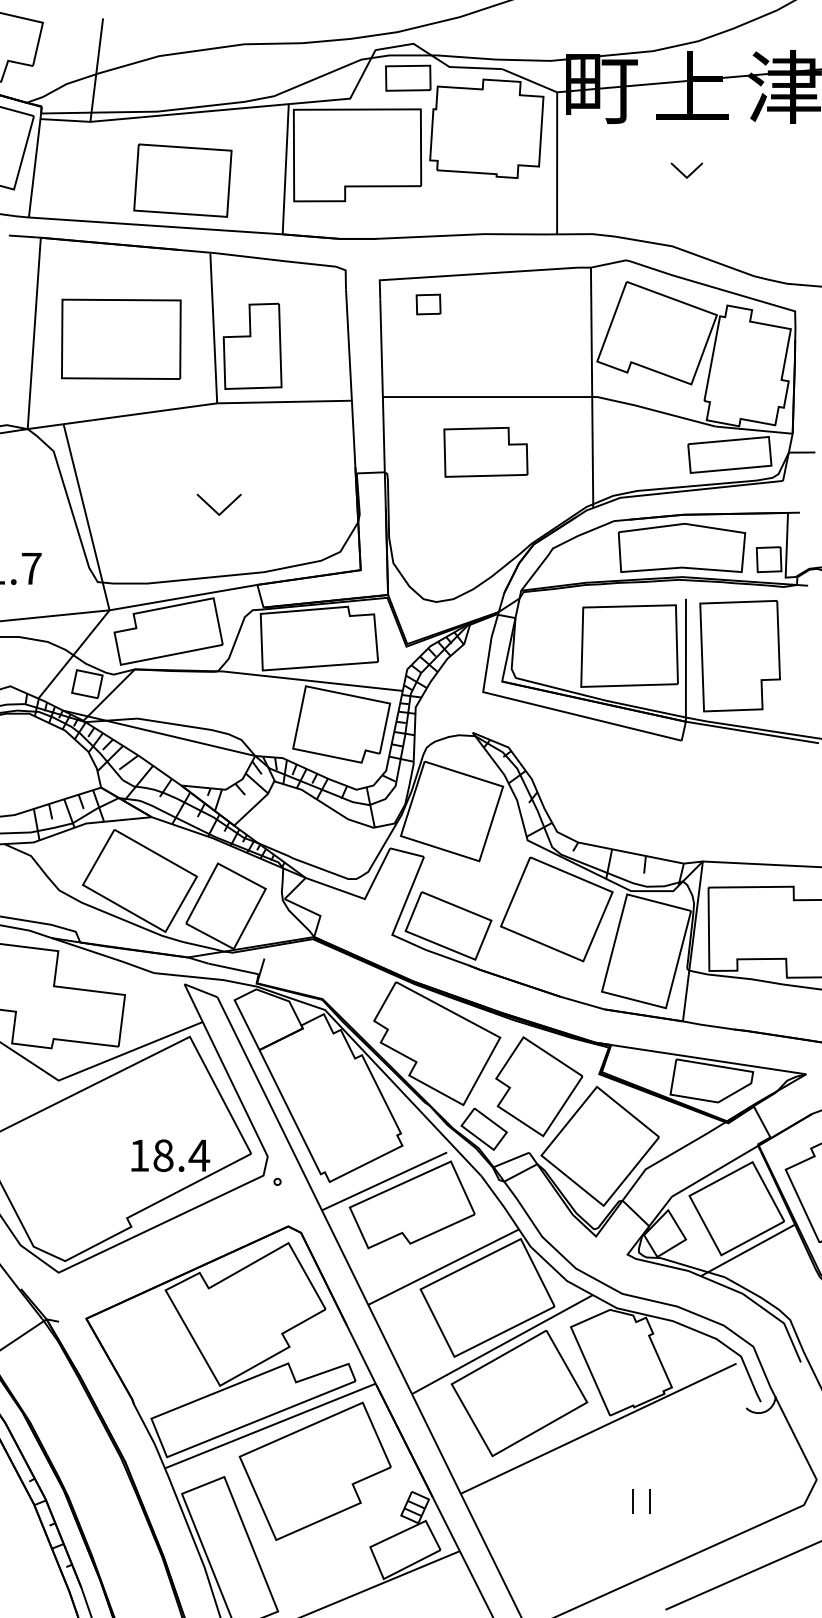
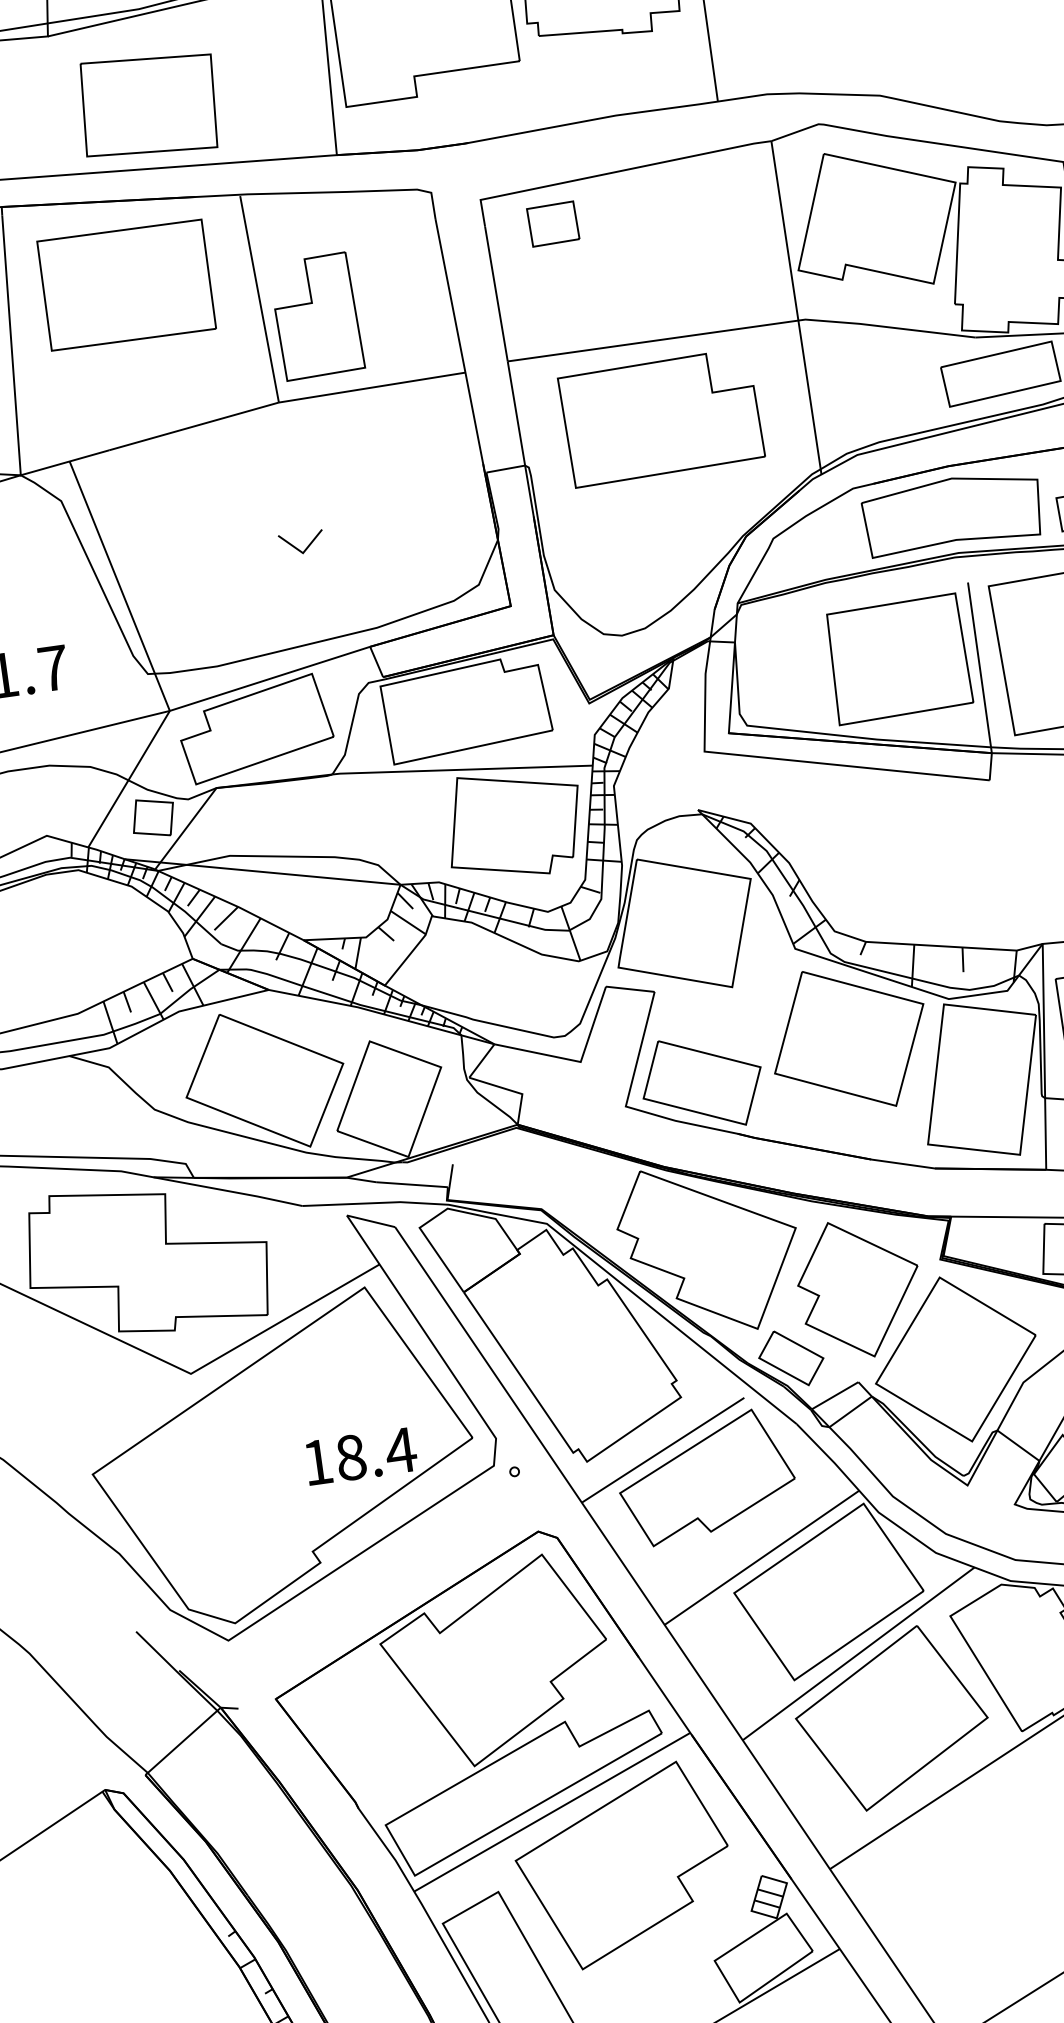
part: (182, 180) -> (148, 105), moved
part: (428, 304) -> (553, 224), size x1.43
part: (121, 338) -> (126, 283), moved
part: (485, 452) -> (661, 418), size x1.67
part: (219, 504) -> (301, 542), size x0.71

